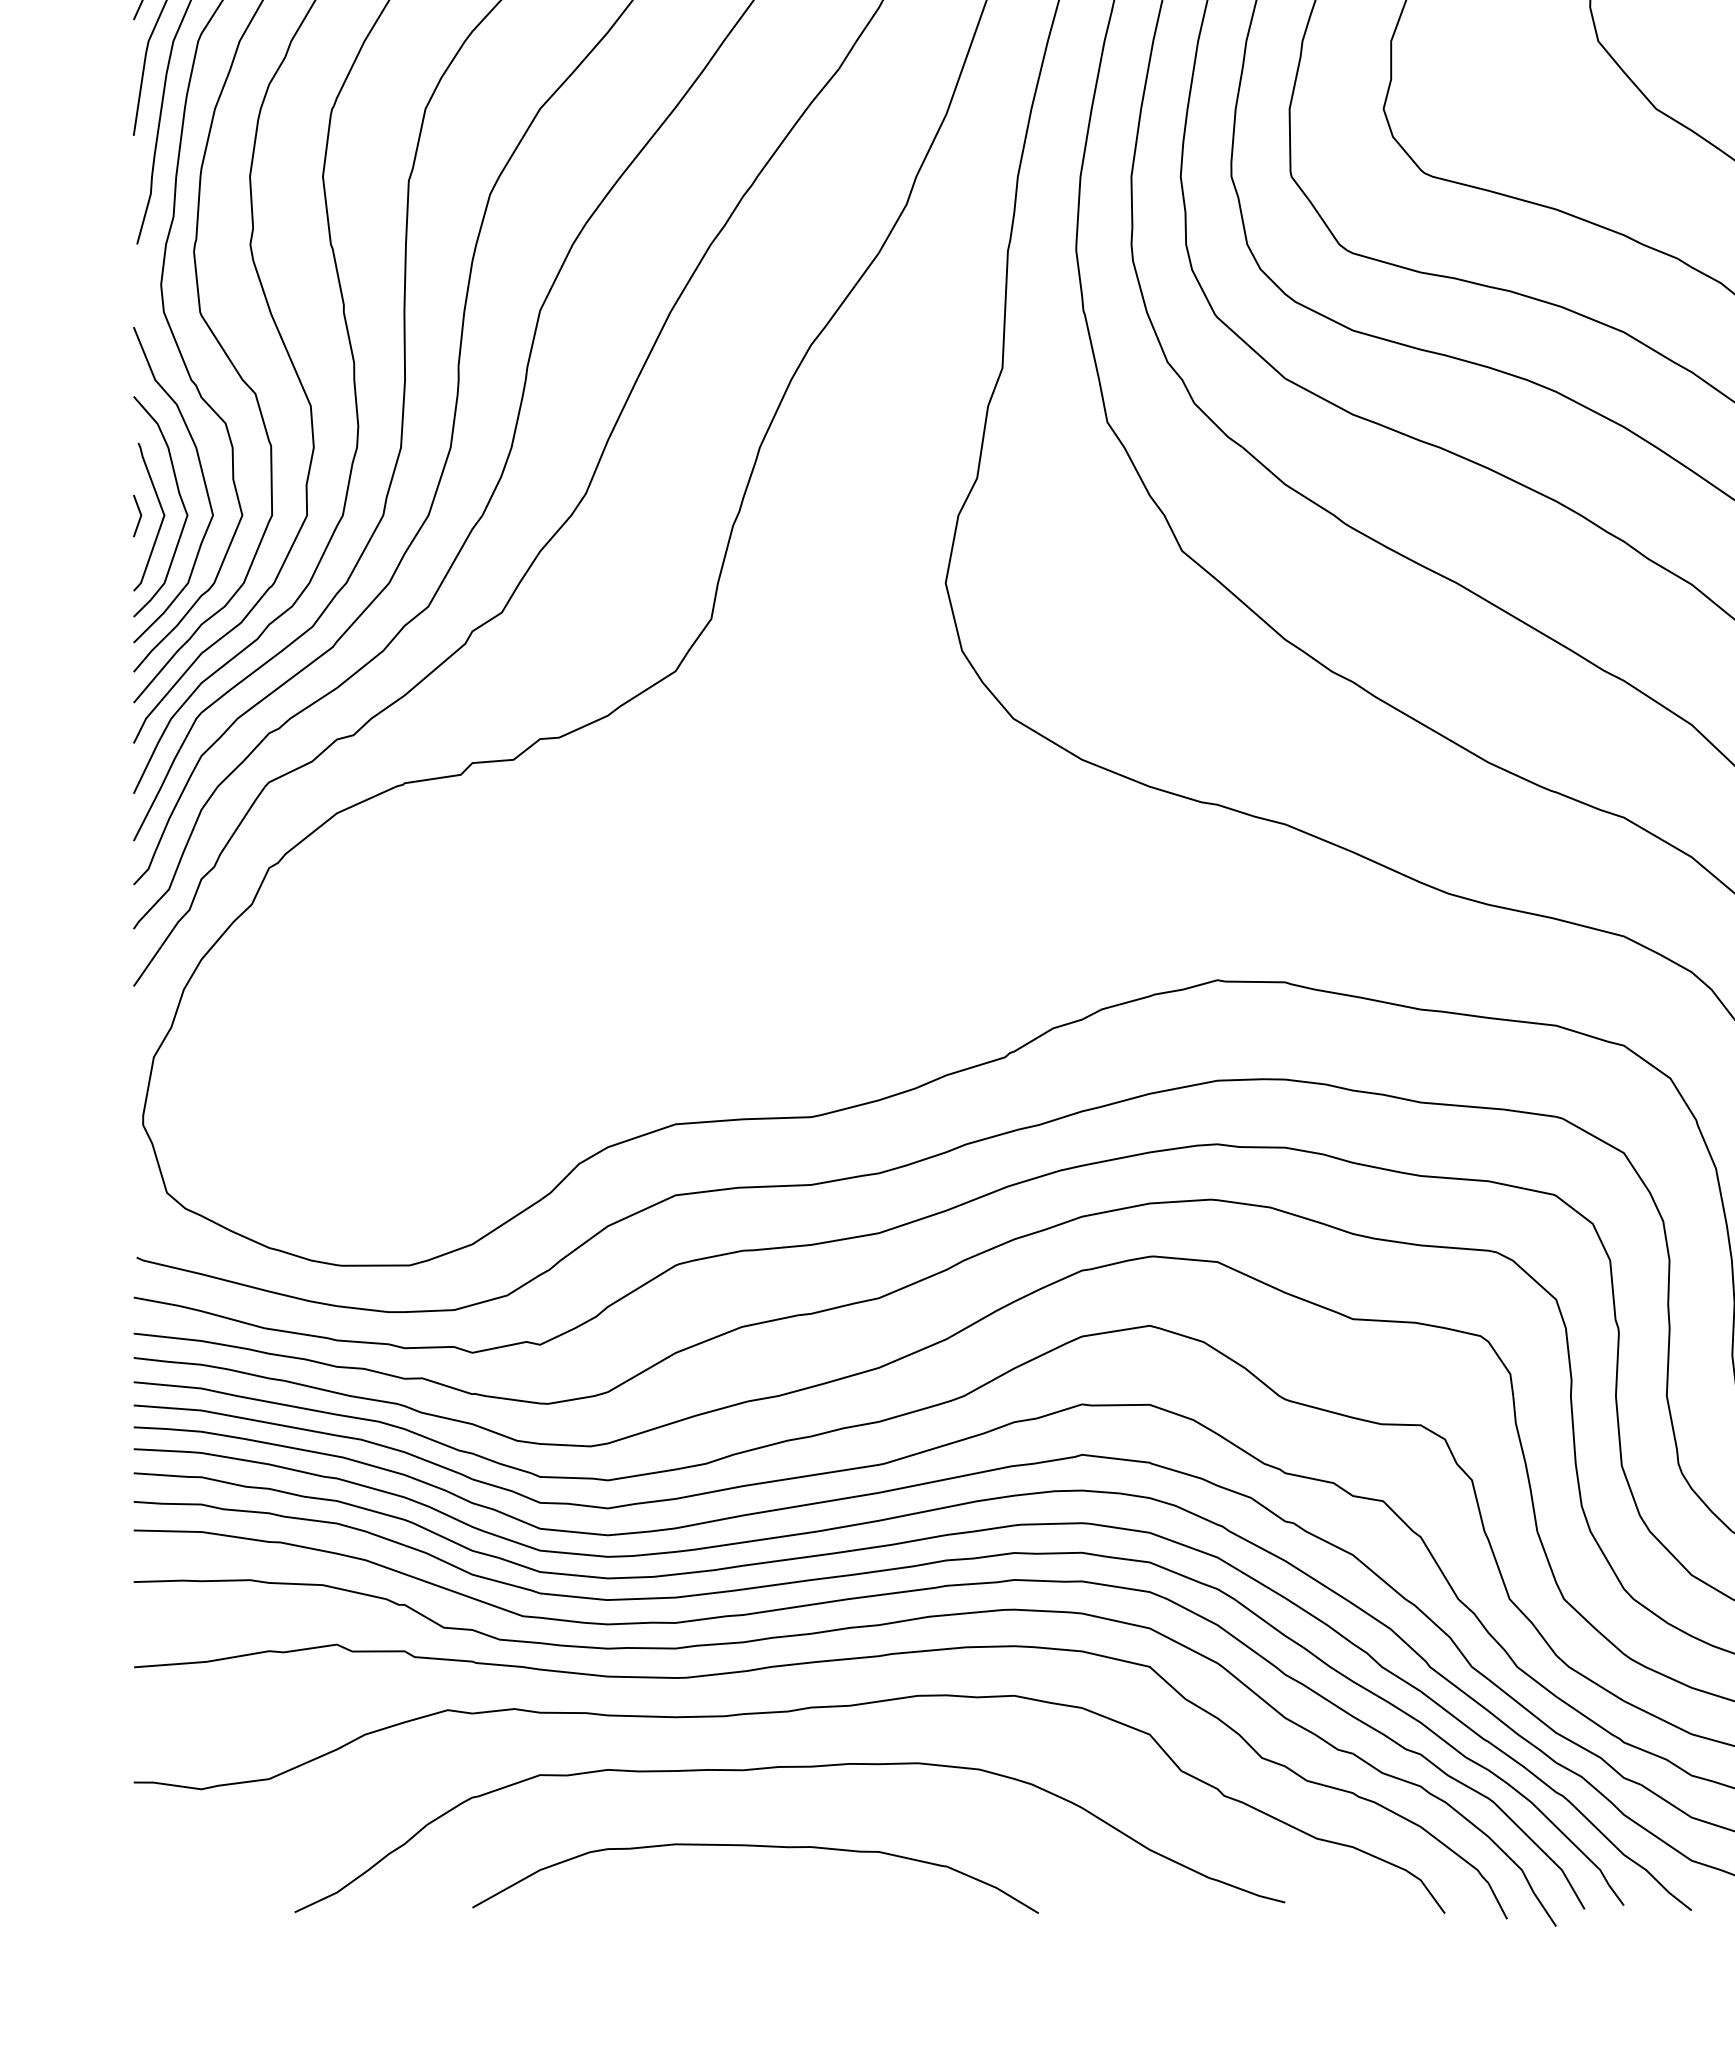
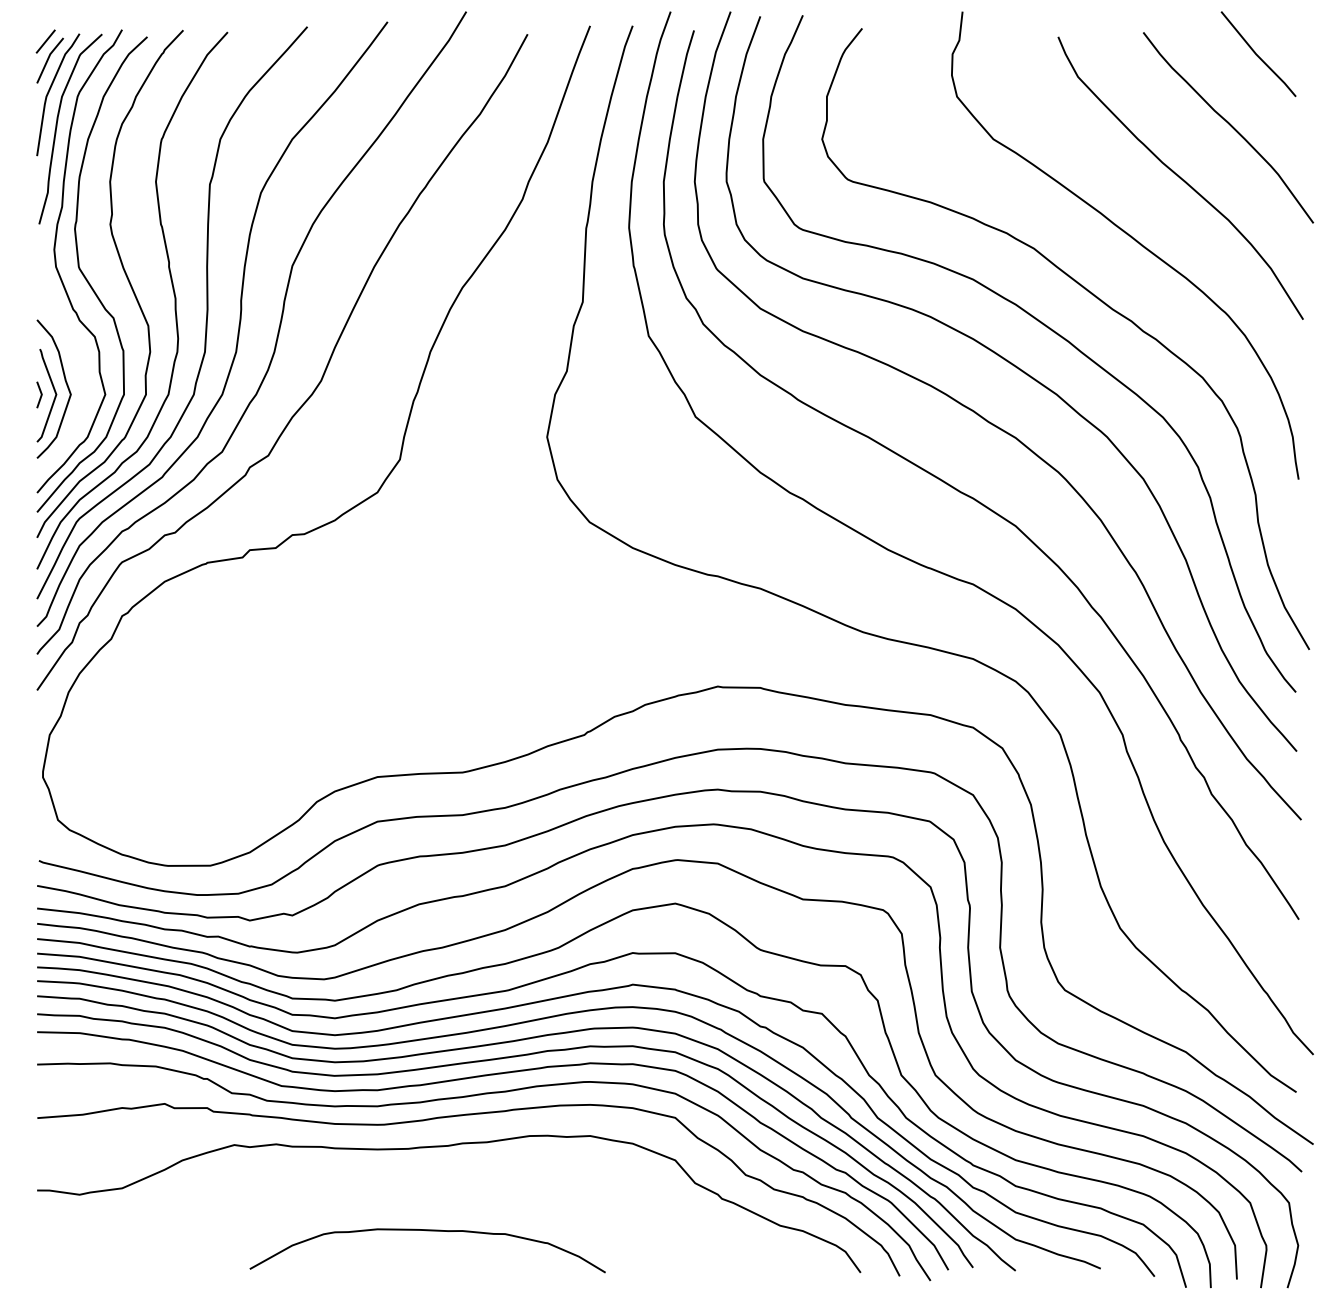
curve: (201, 475) -> (79, 369), removed
curve: (790, 1768) -> (449, 1181), removed

